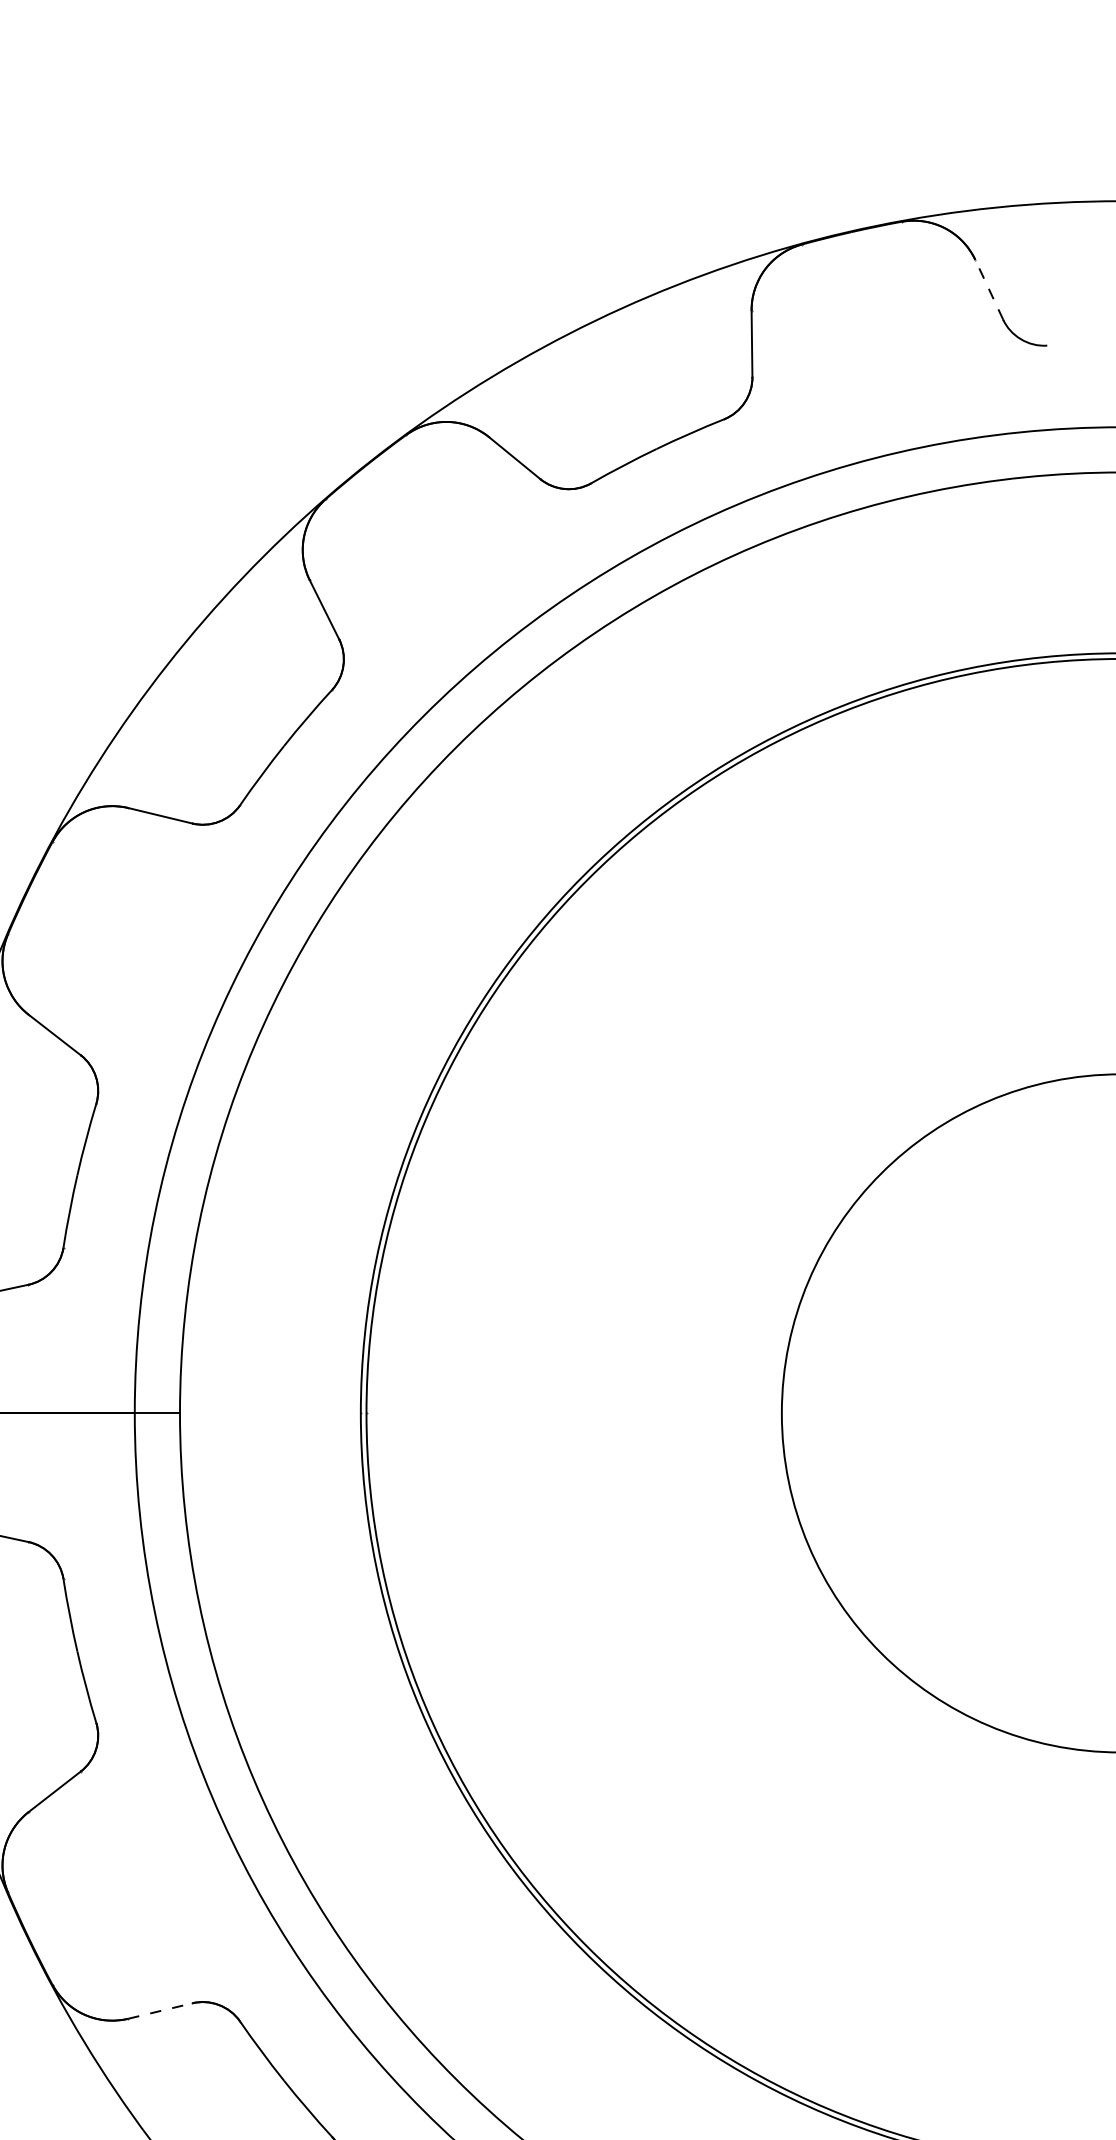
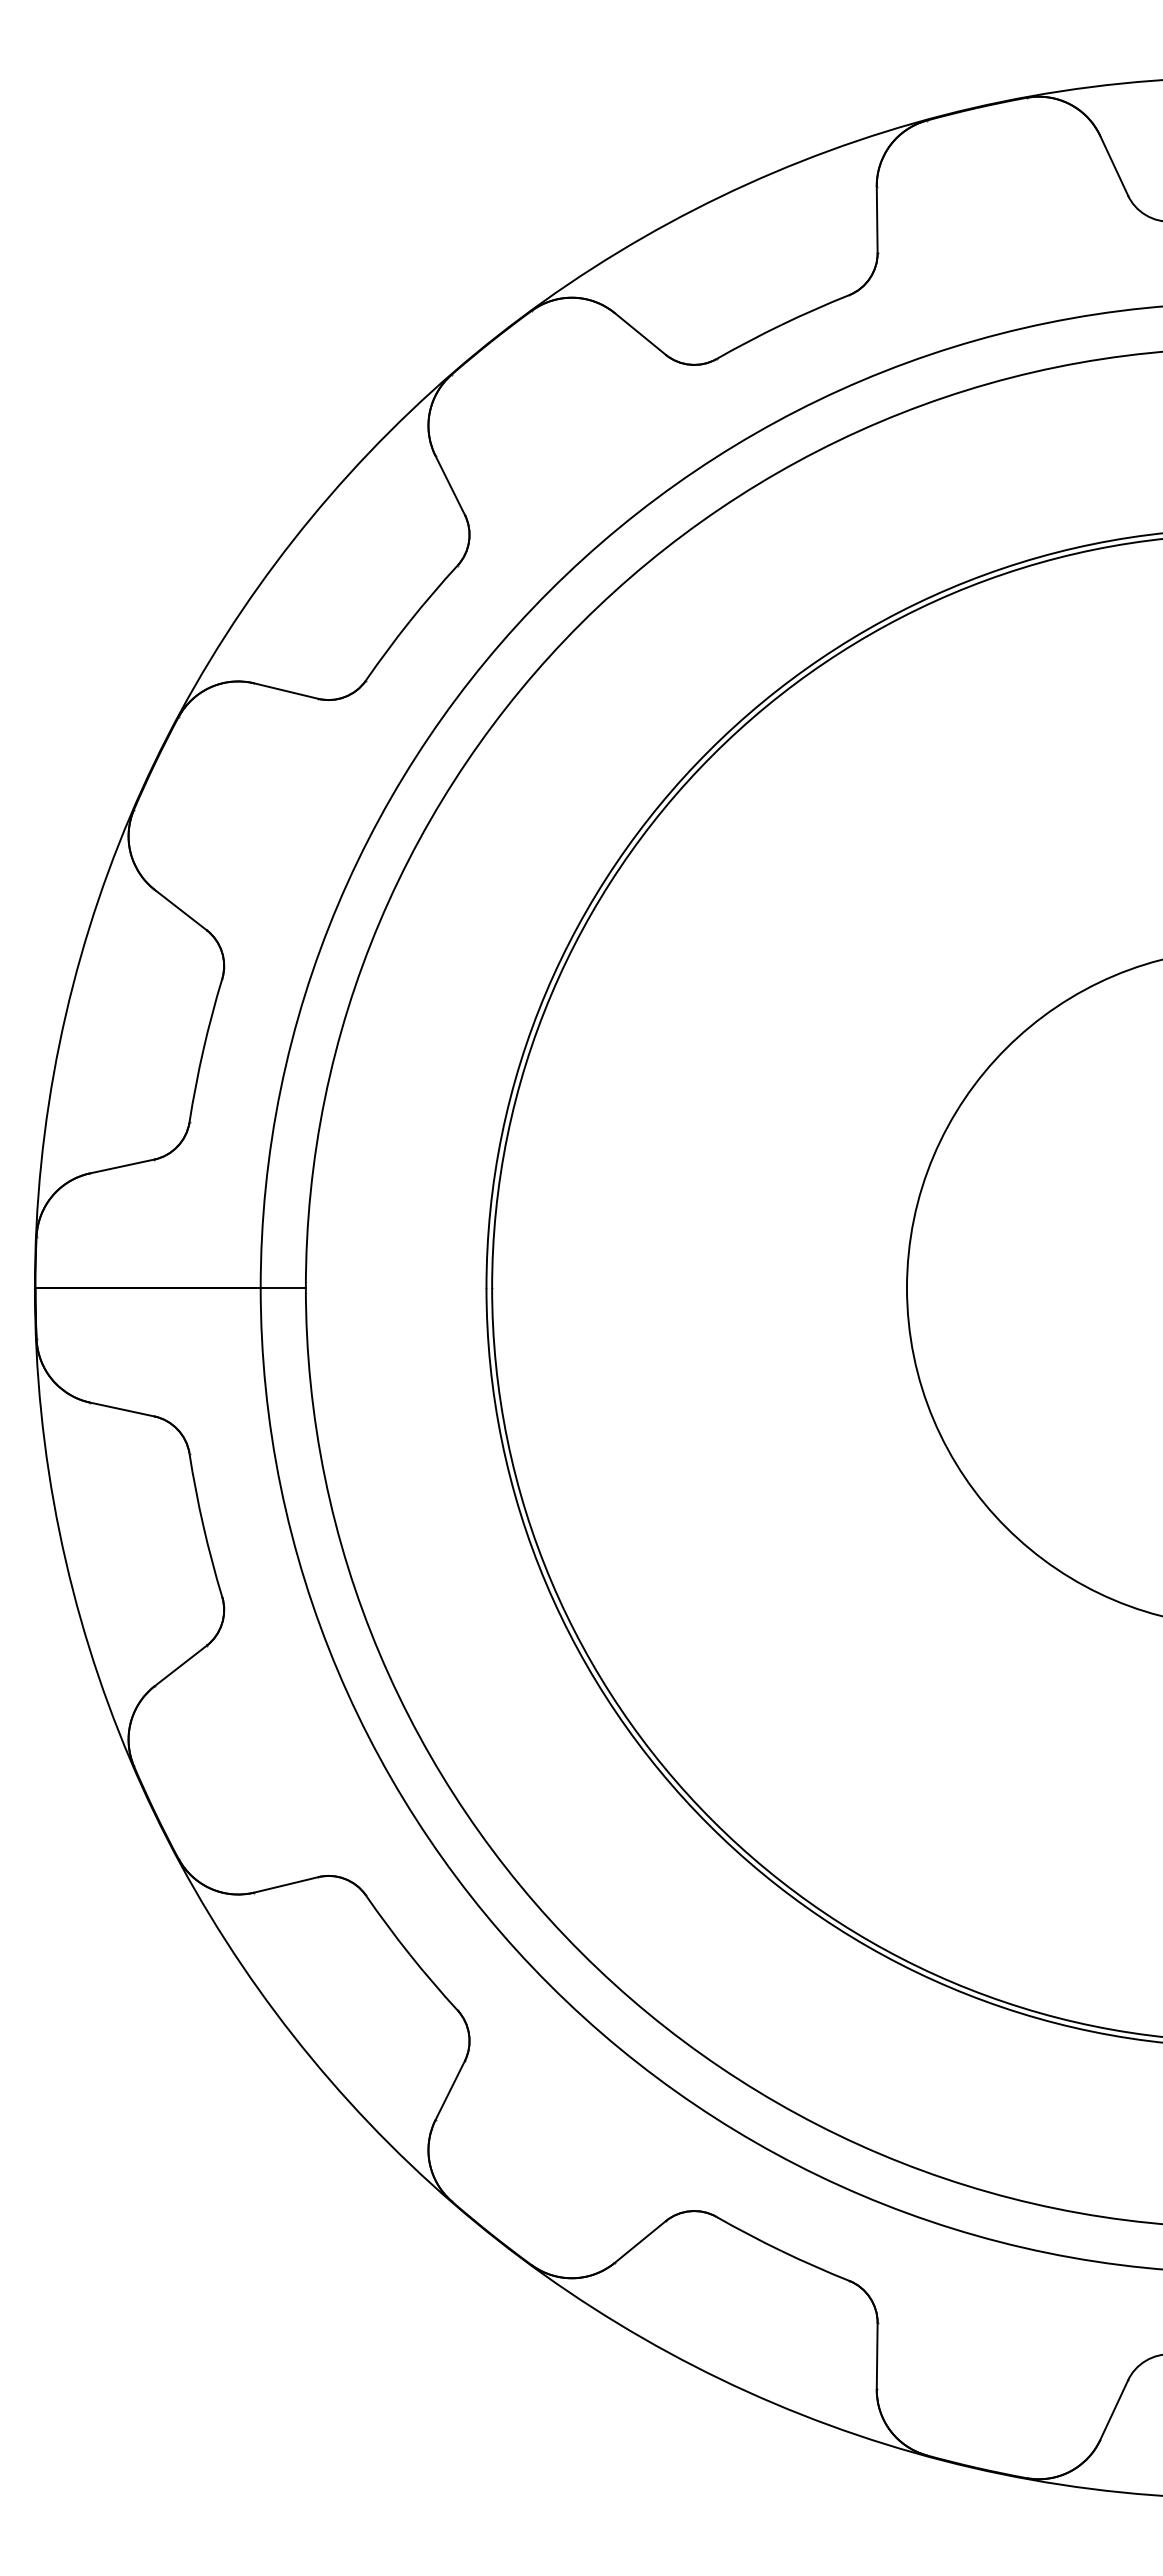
line: (989, 289) -> (1114, 165), dashed -> solid
line: (160, 2010) -> (286, 1884), dashed -> solid

